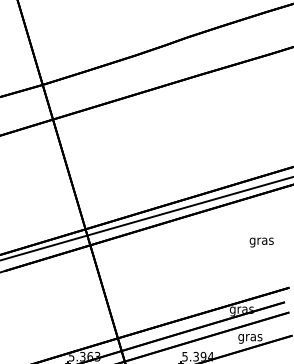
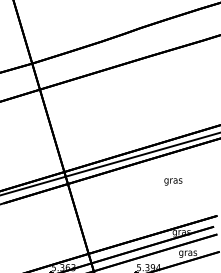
text: (261, 242) -> (173, 181), moved

